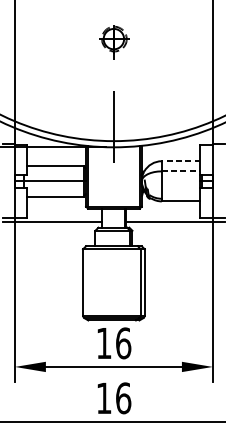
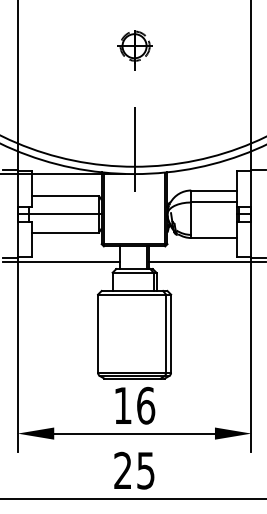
line: (181, 161) -> (214, 190), dashed -> solid
line: (181, 171) -> (214, 202), dashed -> solid
text: (113, 398) -> (134, 470), 16 -> 25

